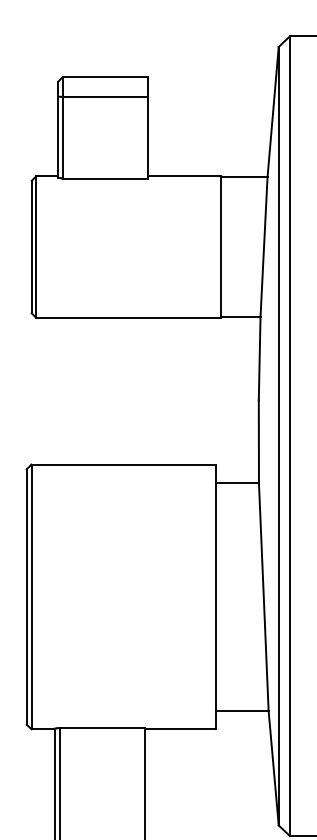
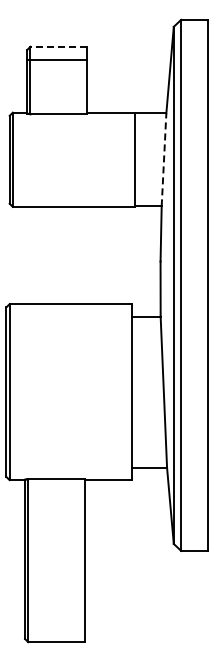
line: (105, 76) -> (58, 46), solid -> dashed
line: (264, 246) -> (164, 159), solid -> dashed

